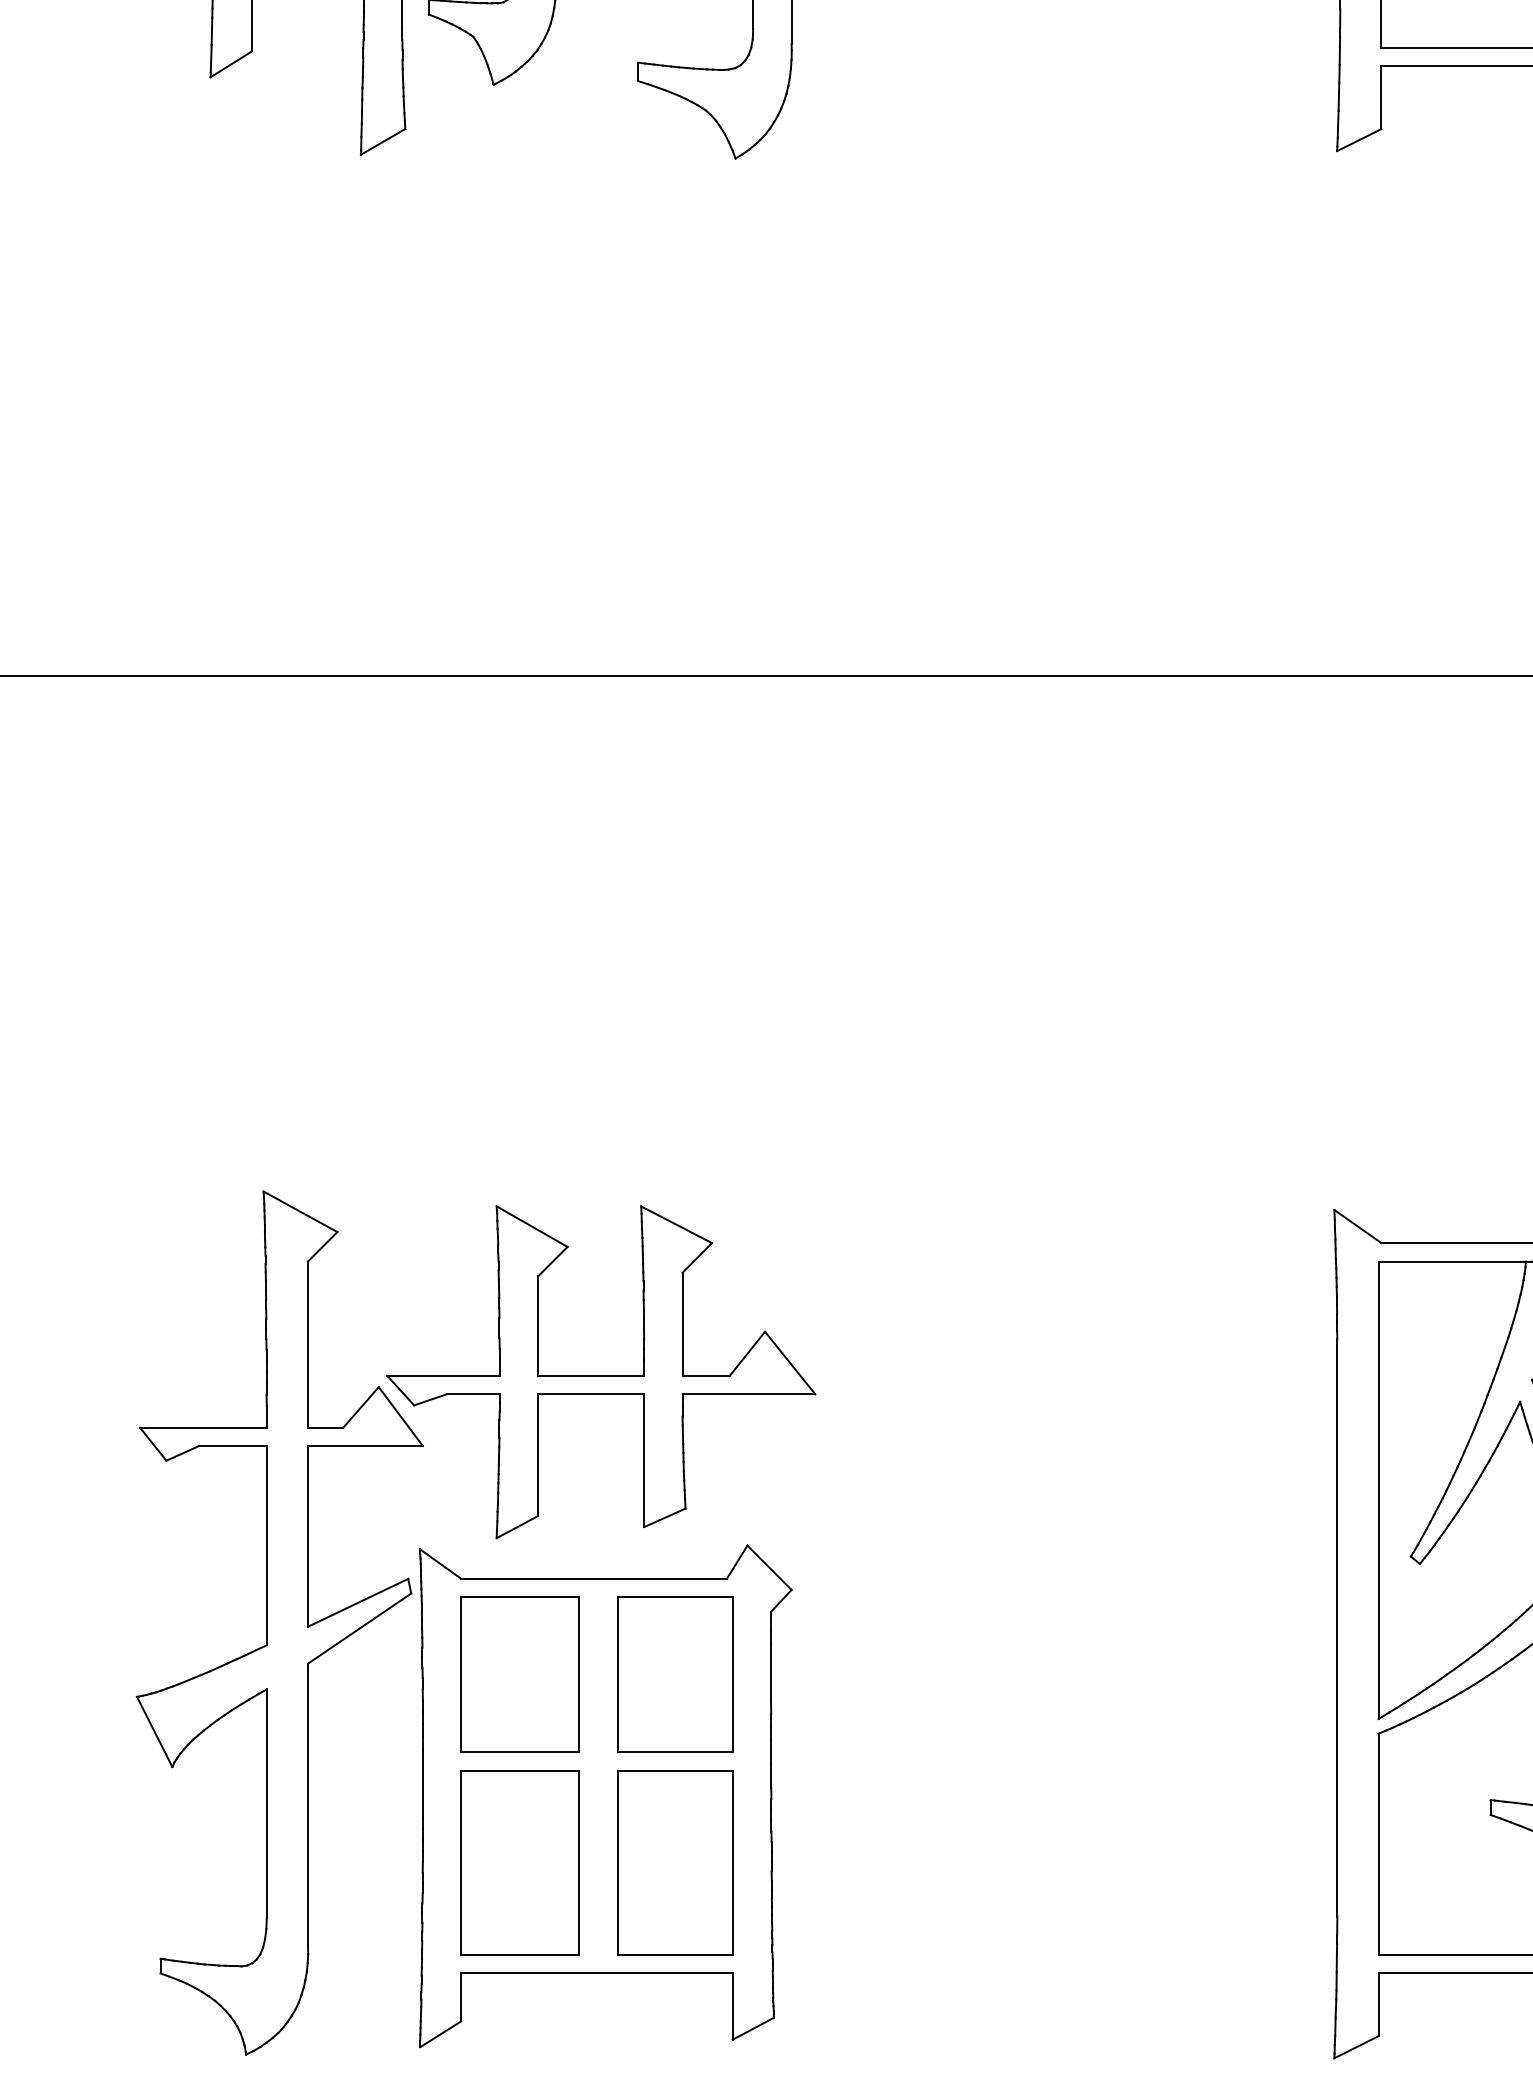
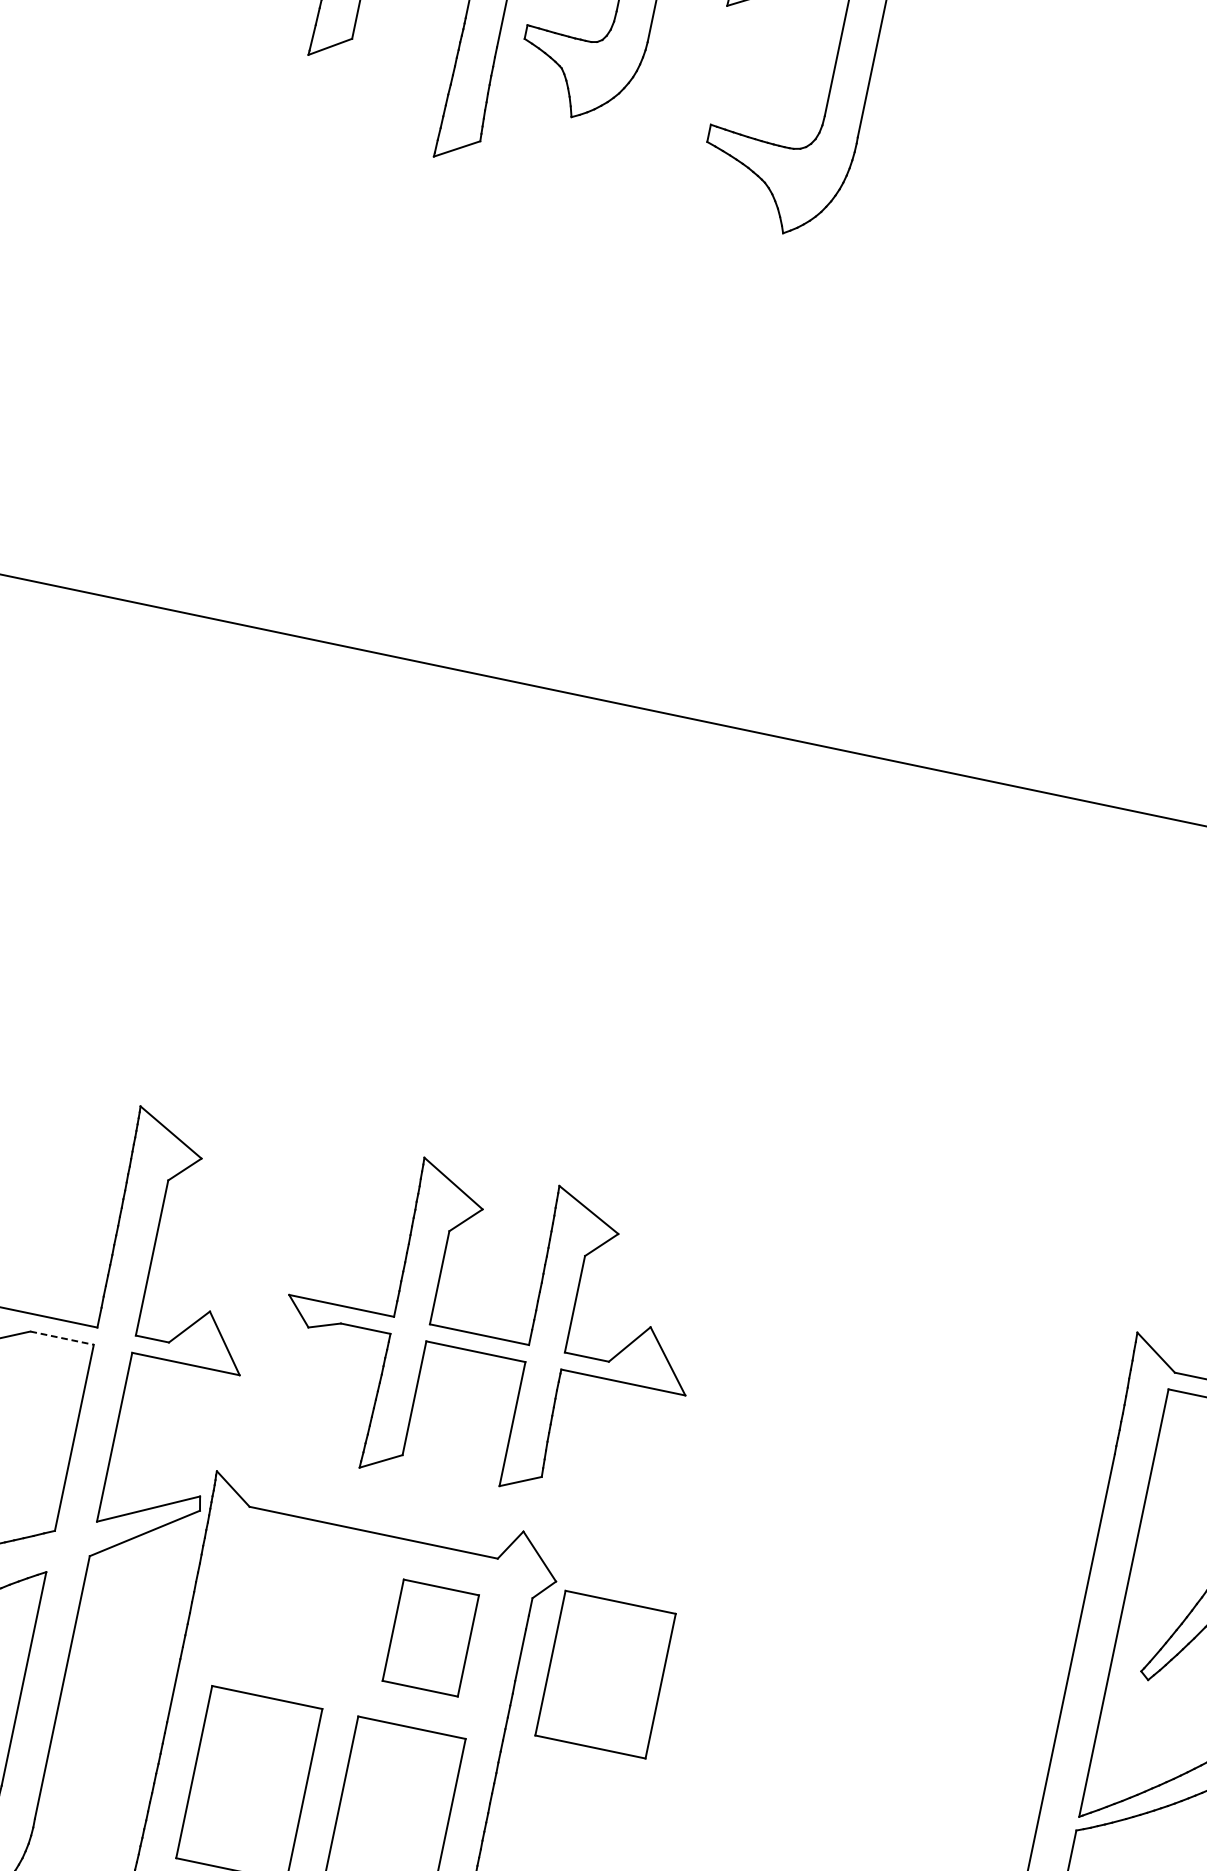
part: (601, 1372) -> (489, 1333), moved
line: (232, 1446) -> (61, 1338), solid -> dashed
part: (519, 1674) -> (604, 1674), moved
part: (675, 1674) -> (431, 1637), size x0.7

